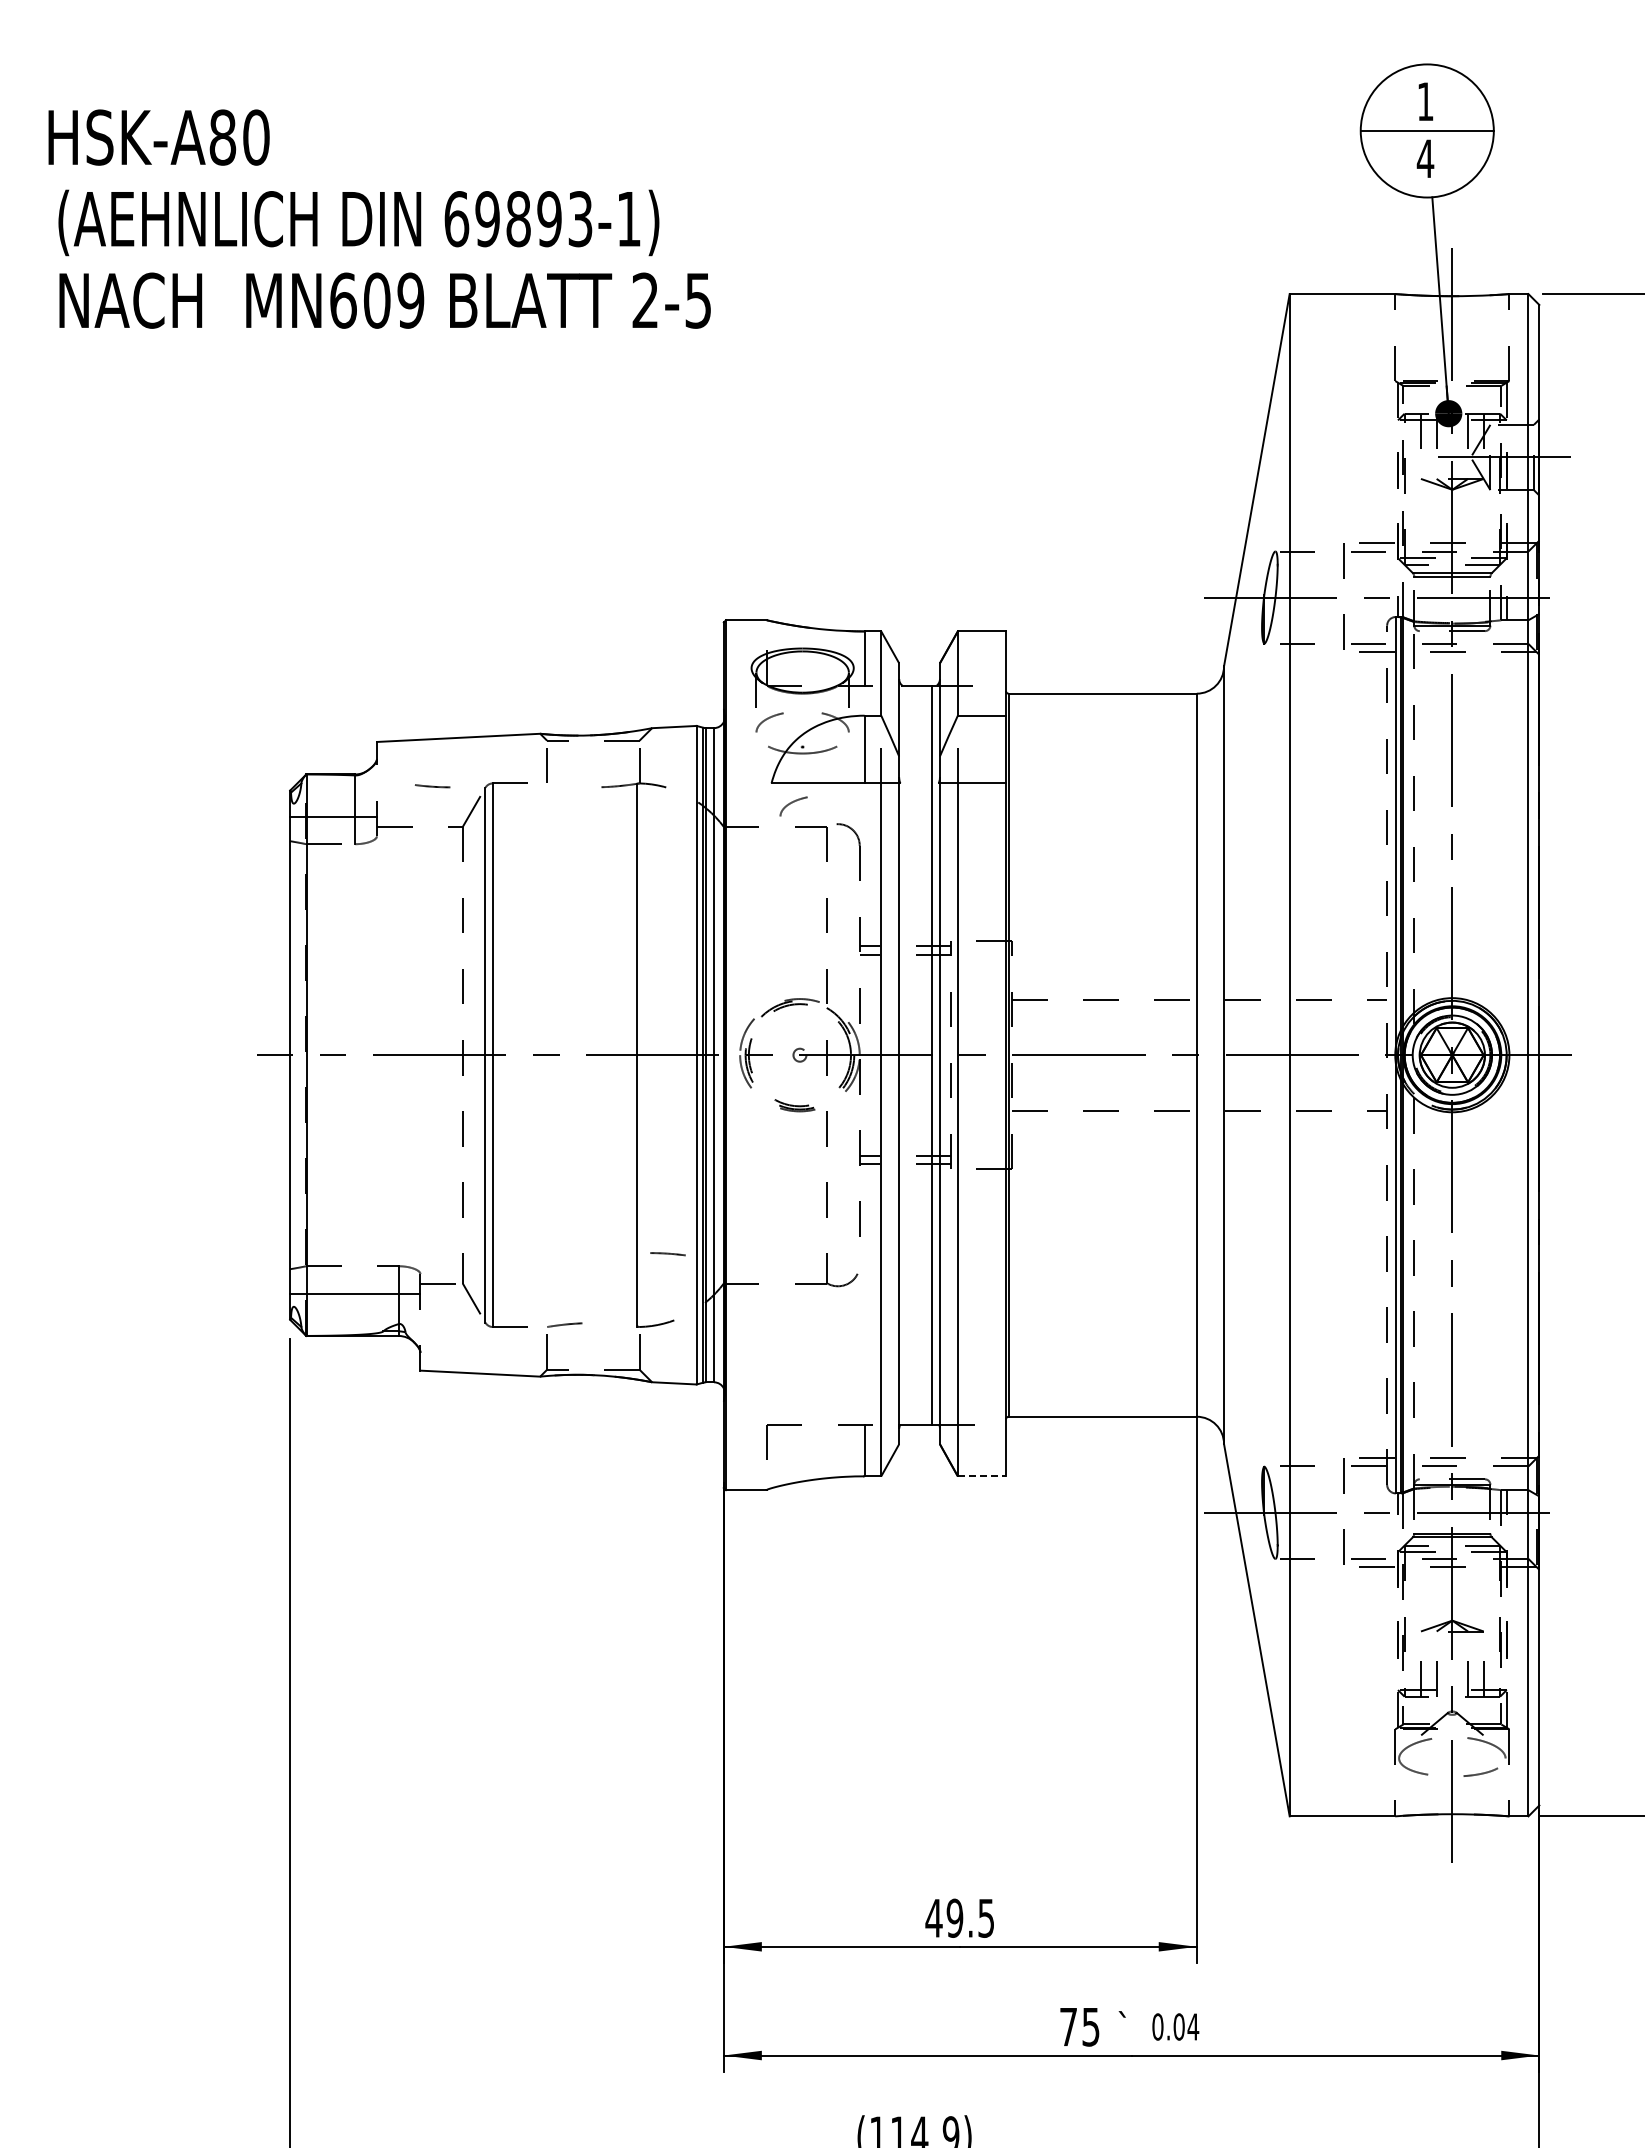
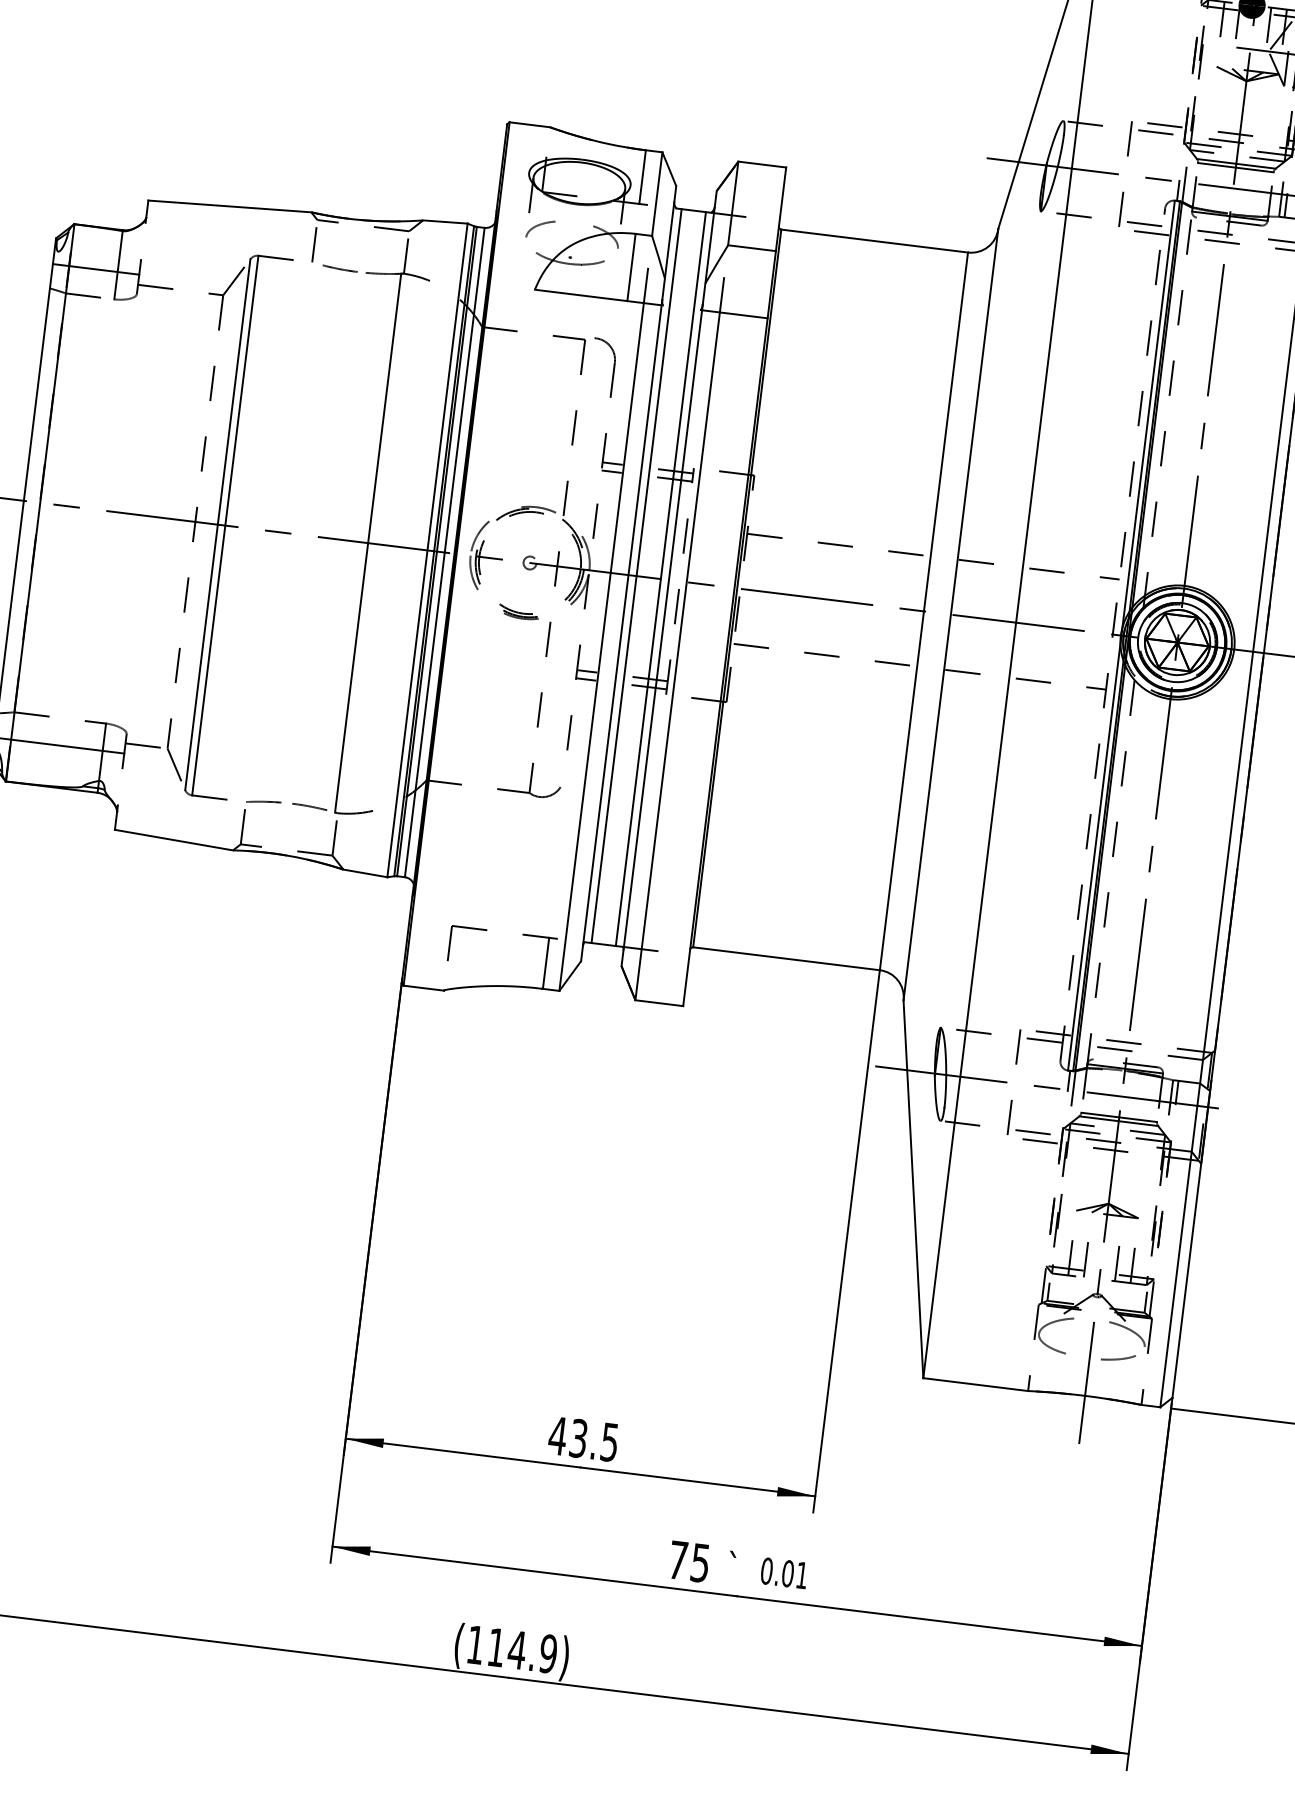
line: (432, 786) -> (339, 268), moved
curve: (792, 803) -> (553, 312), removed
line: (907, 1054) -> (636, 575), added
line: (667, 1254) -> (309, 807), moved
line: (982, 1476) -> (659, 1003), dashed -> solid
text: (954, 1917) -> (578, 1437), 49.5 -> 43.5
text: (1193, 2026) -> (802, 1575), 0.04 -> 0.01

